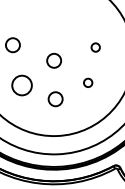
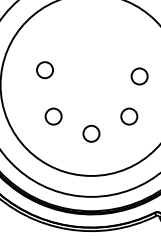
circle: (95, 47) -> (139, 76), size x1.67
circle: (54, 60) -> (91, 89), removed
circle: (88, 82) -> (129, 116), size x1.67
circle: (21, 85) -> (53, 116), size x0.71

